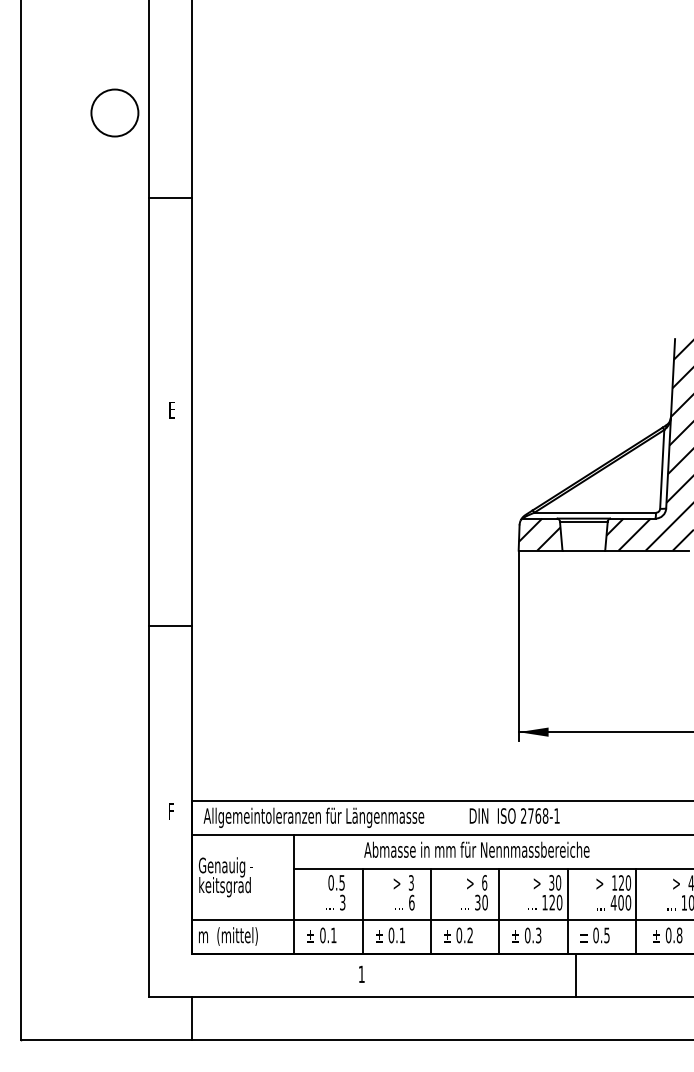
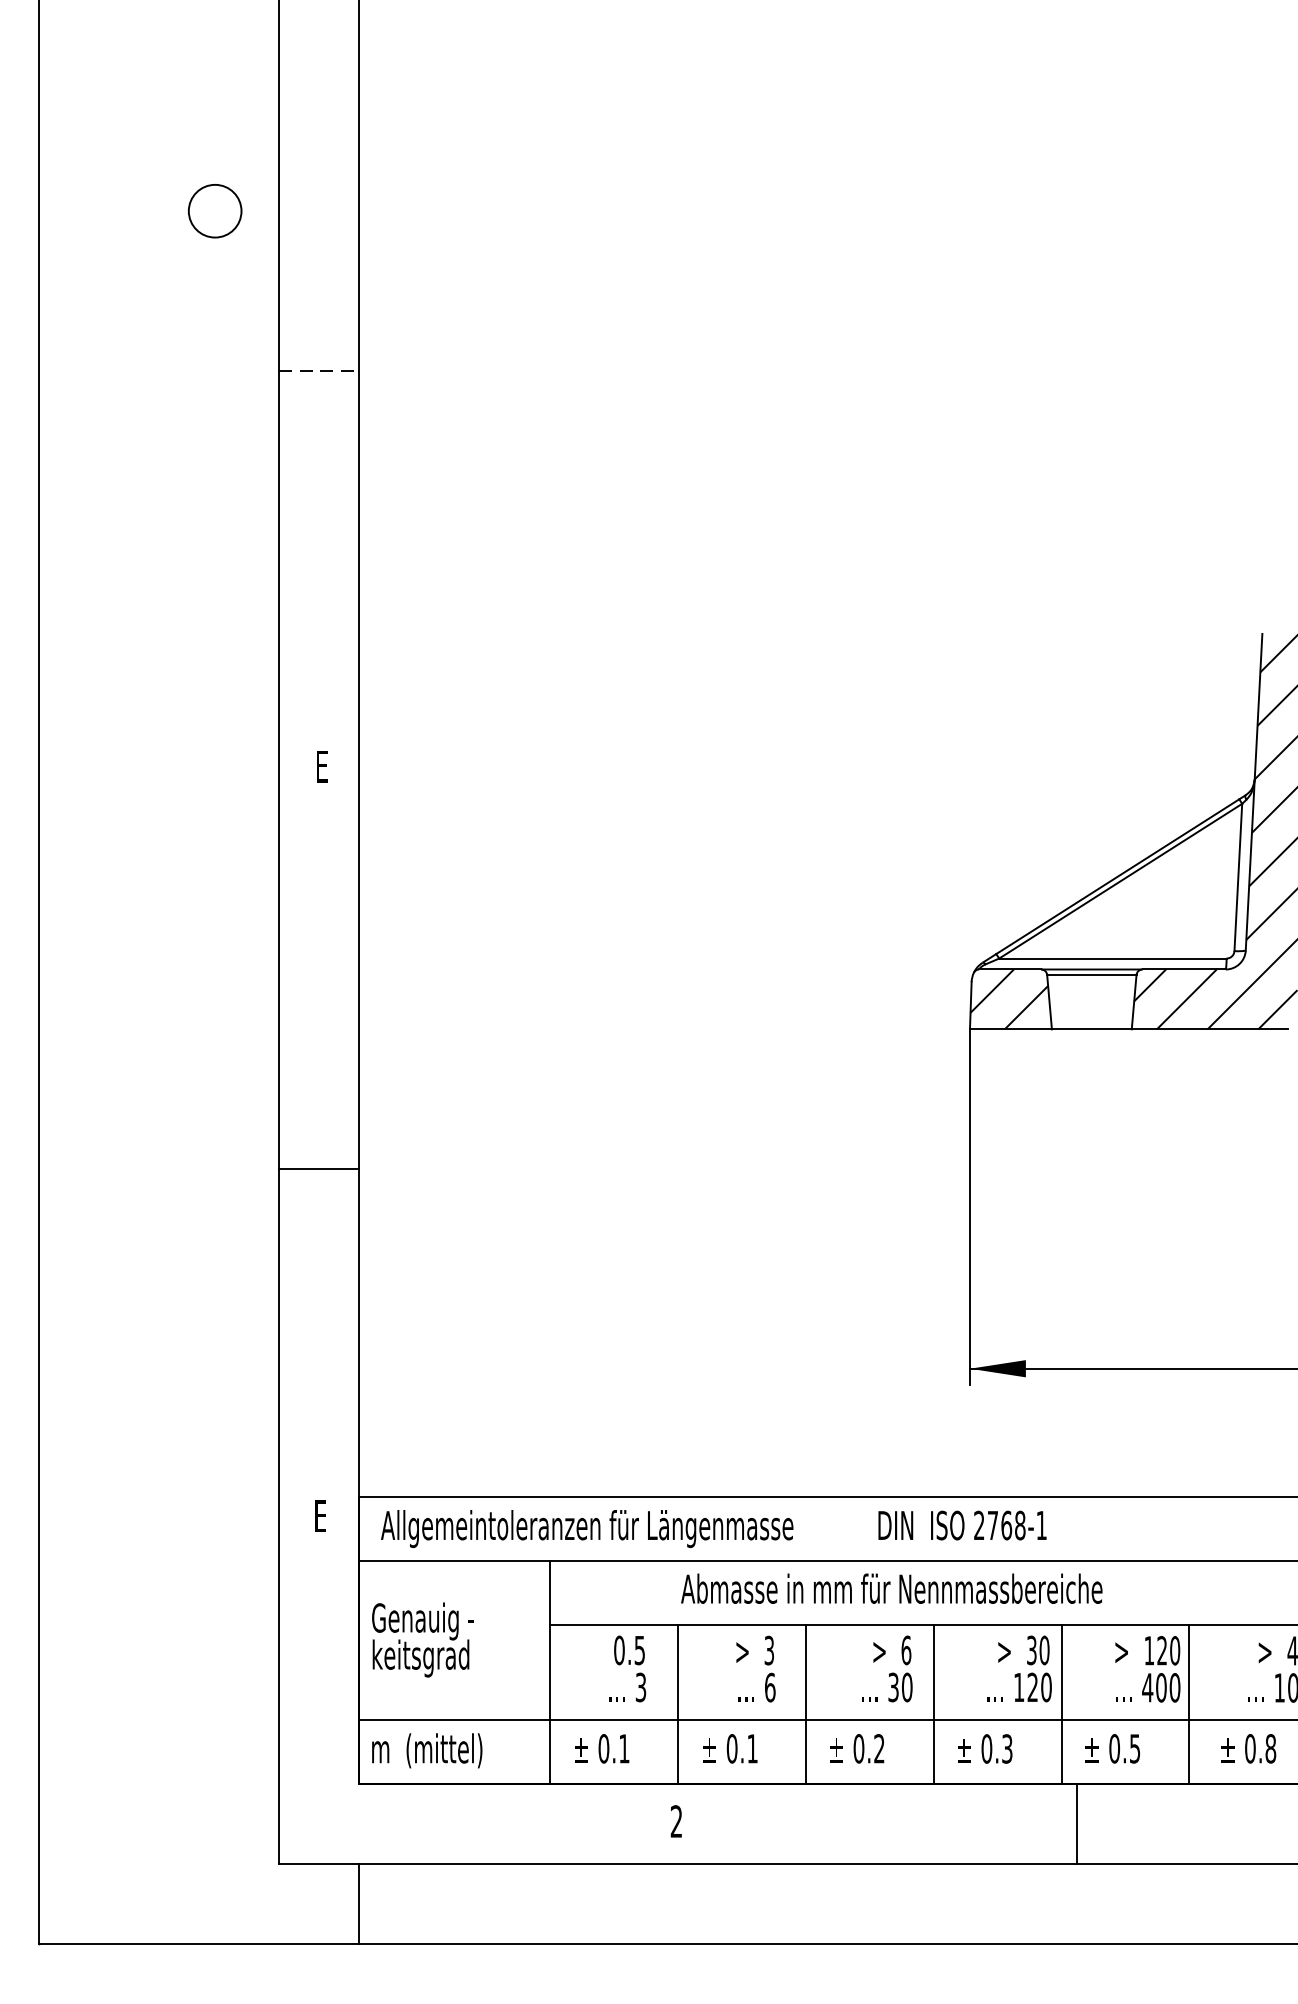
circle: (114, 112) -> (214, 210), size x0.6
line: (170, 198) -> (319, 371), solid -> dashed
text: (170, 811) -> (319, 1517), F -> E
text: (361, 973) -> (676, 1819), 1 -> 2

